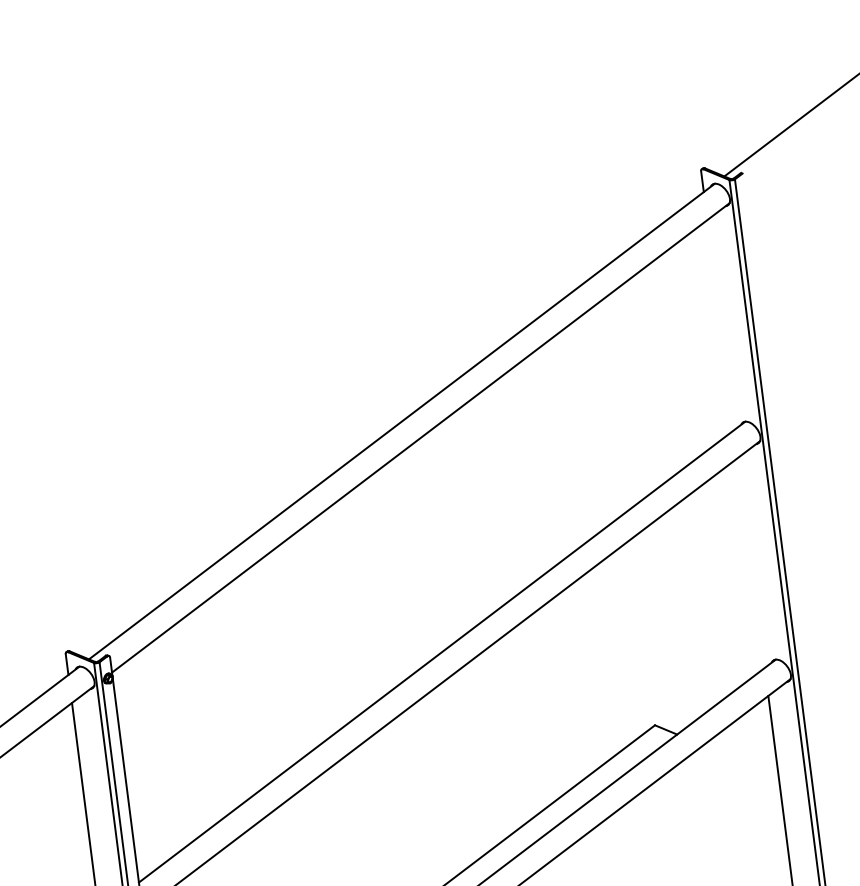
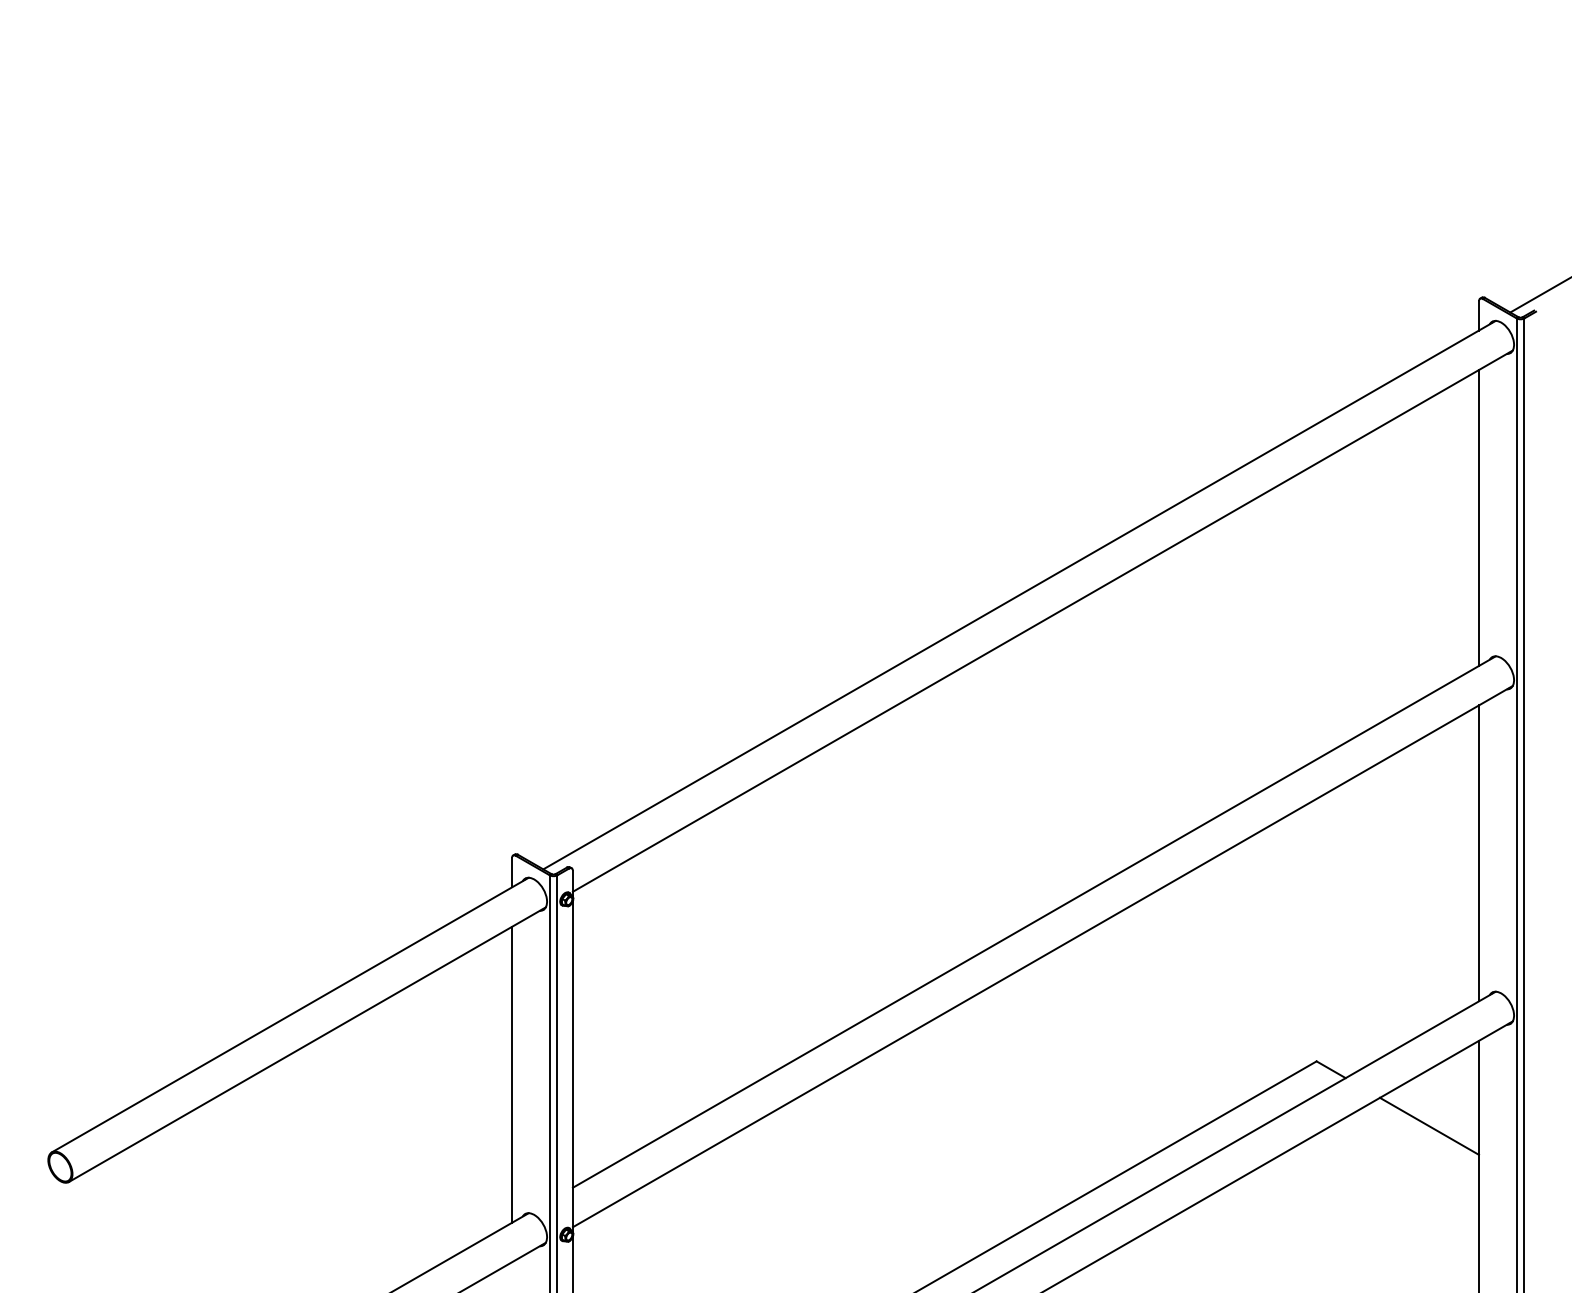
line: (721, 324) -> (1479, 517), added
line: (751, 563) -> (1479, 853), added
line: (740, 760) -> (1429, 1125), added

